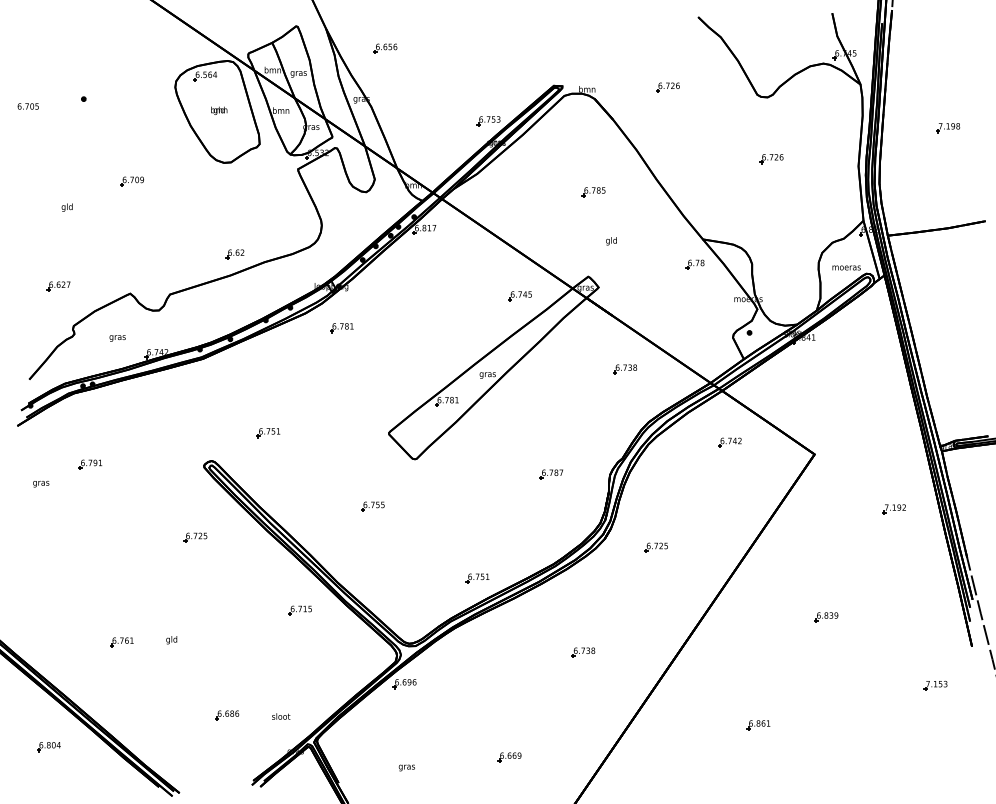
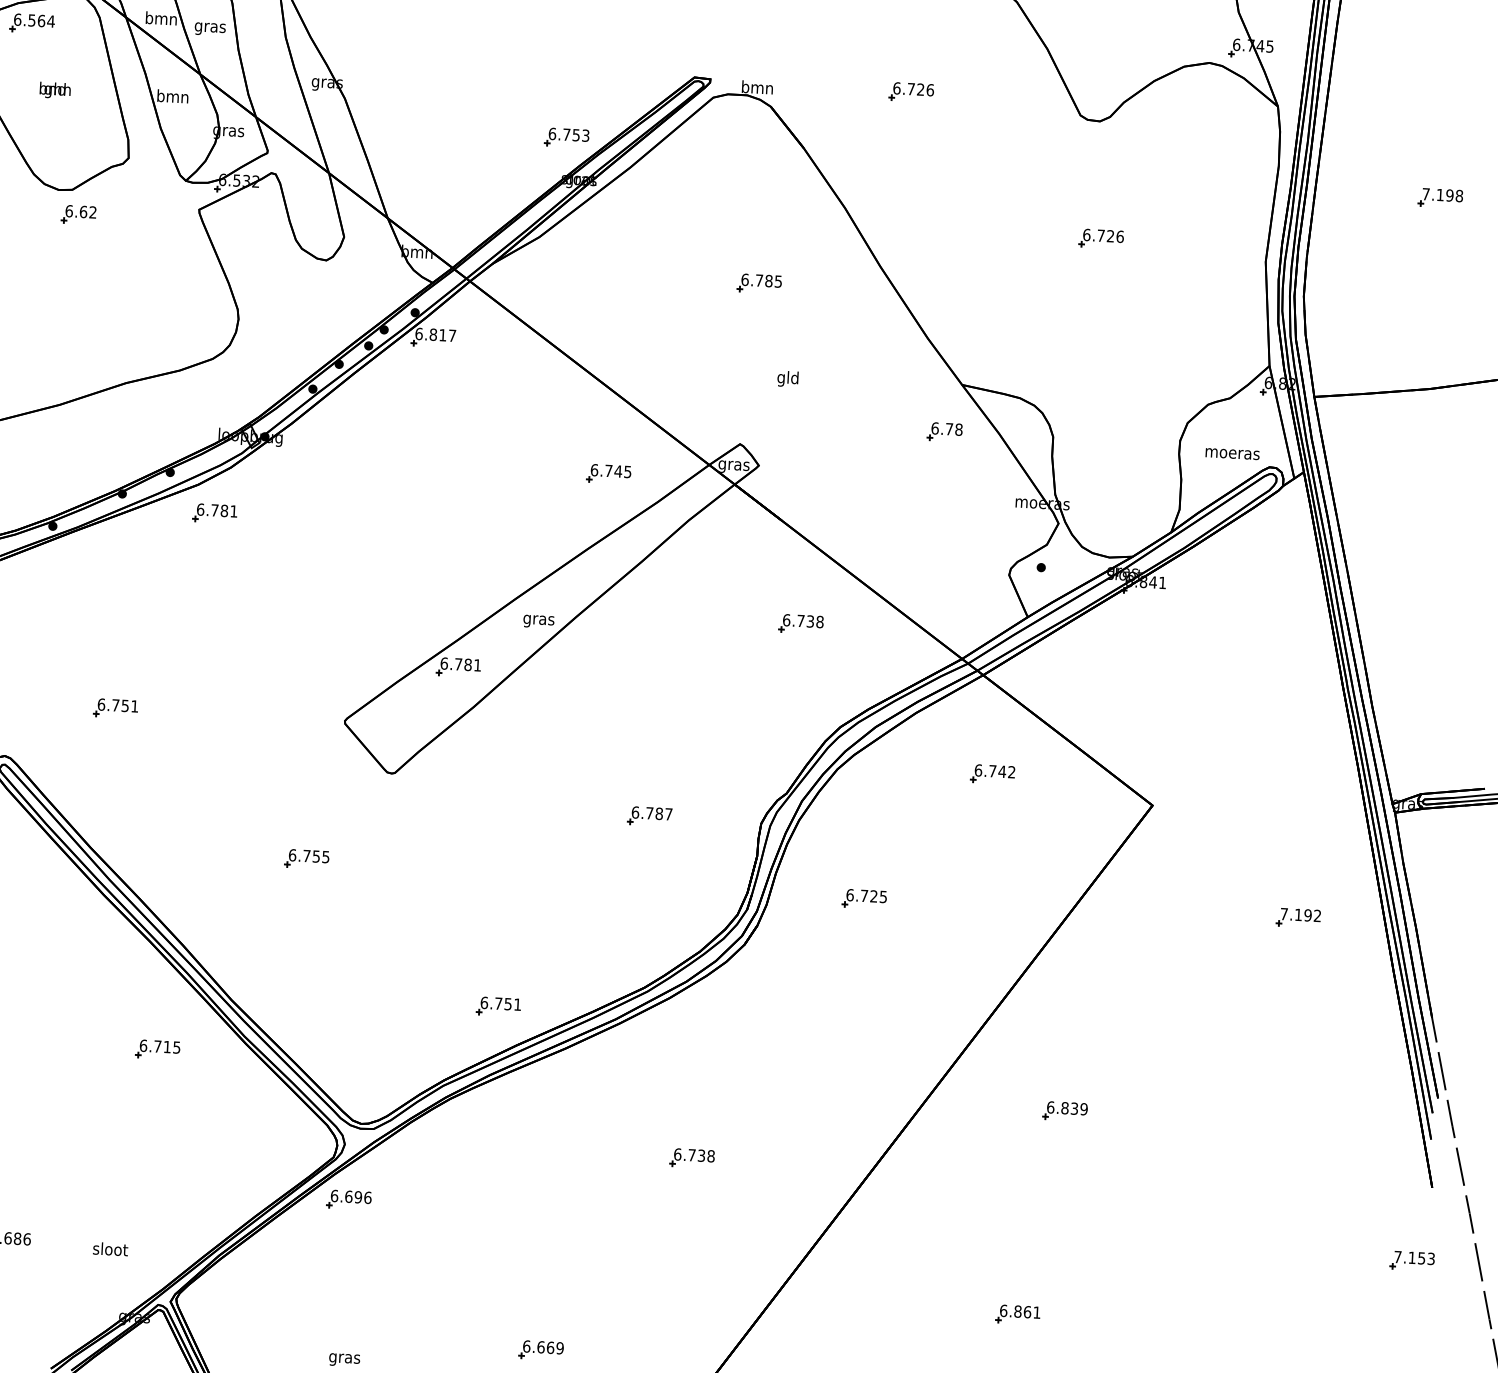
part: (234, 254) -> (77, 215), moved
part: (341, 328) -> (213, 514), moved
part: (655, 547) -> (862, 898), moved
part: (826, 617) -> (1065, 1111), moved
part: (935, 685) -> (1411, 1260), moved

